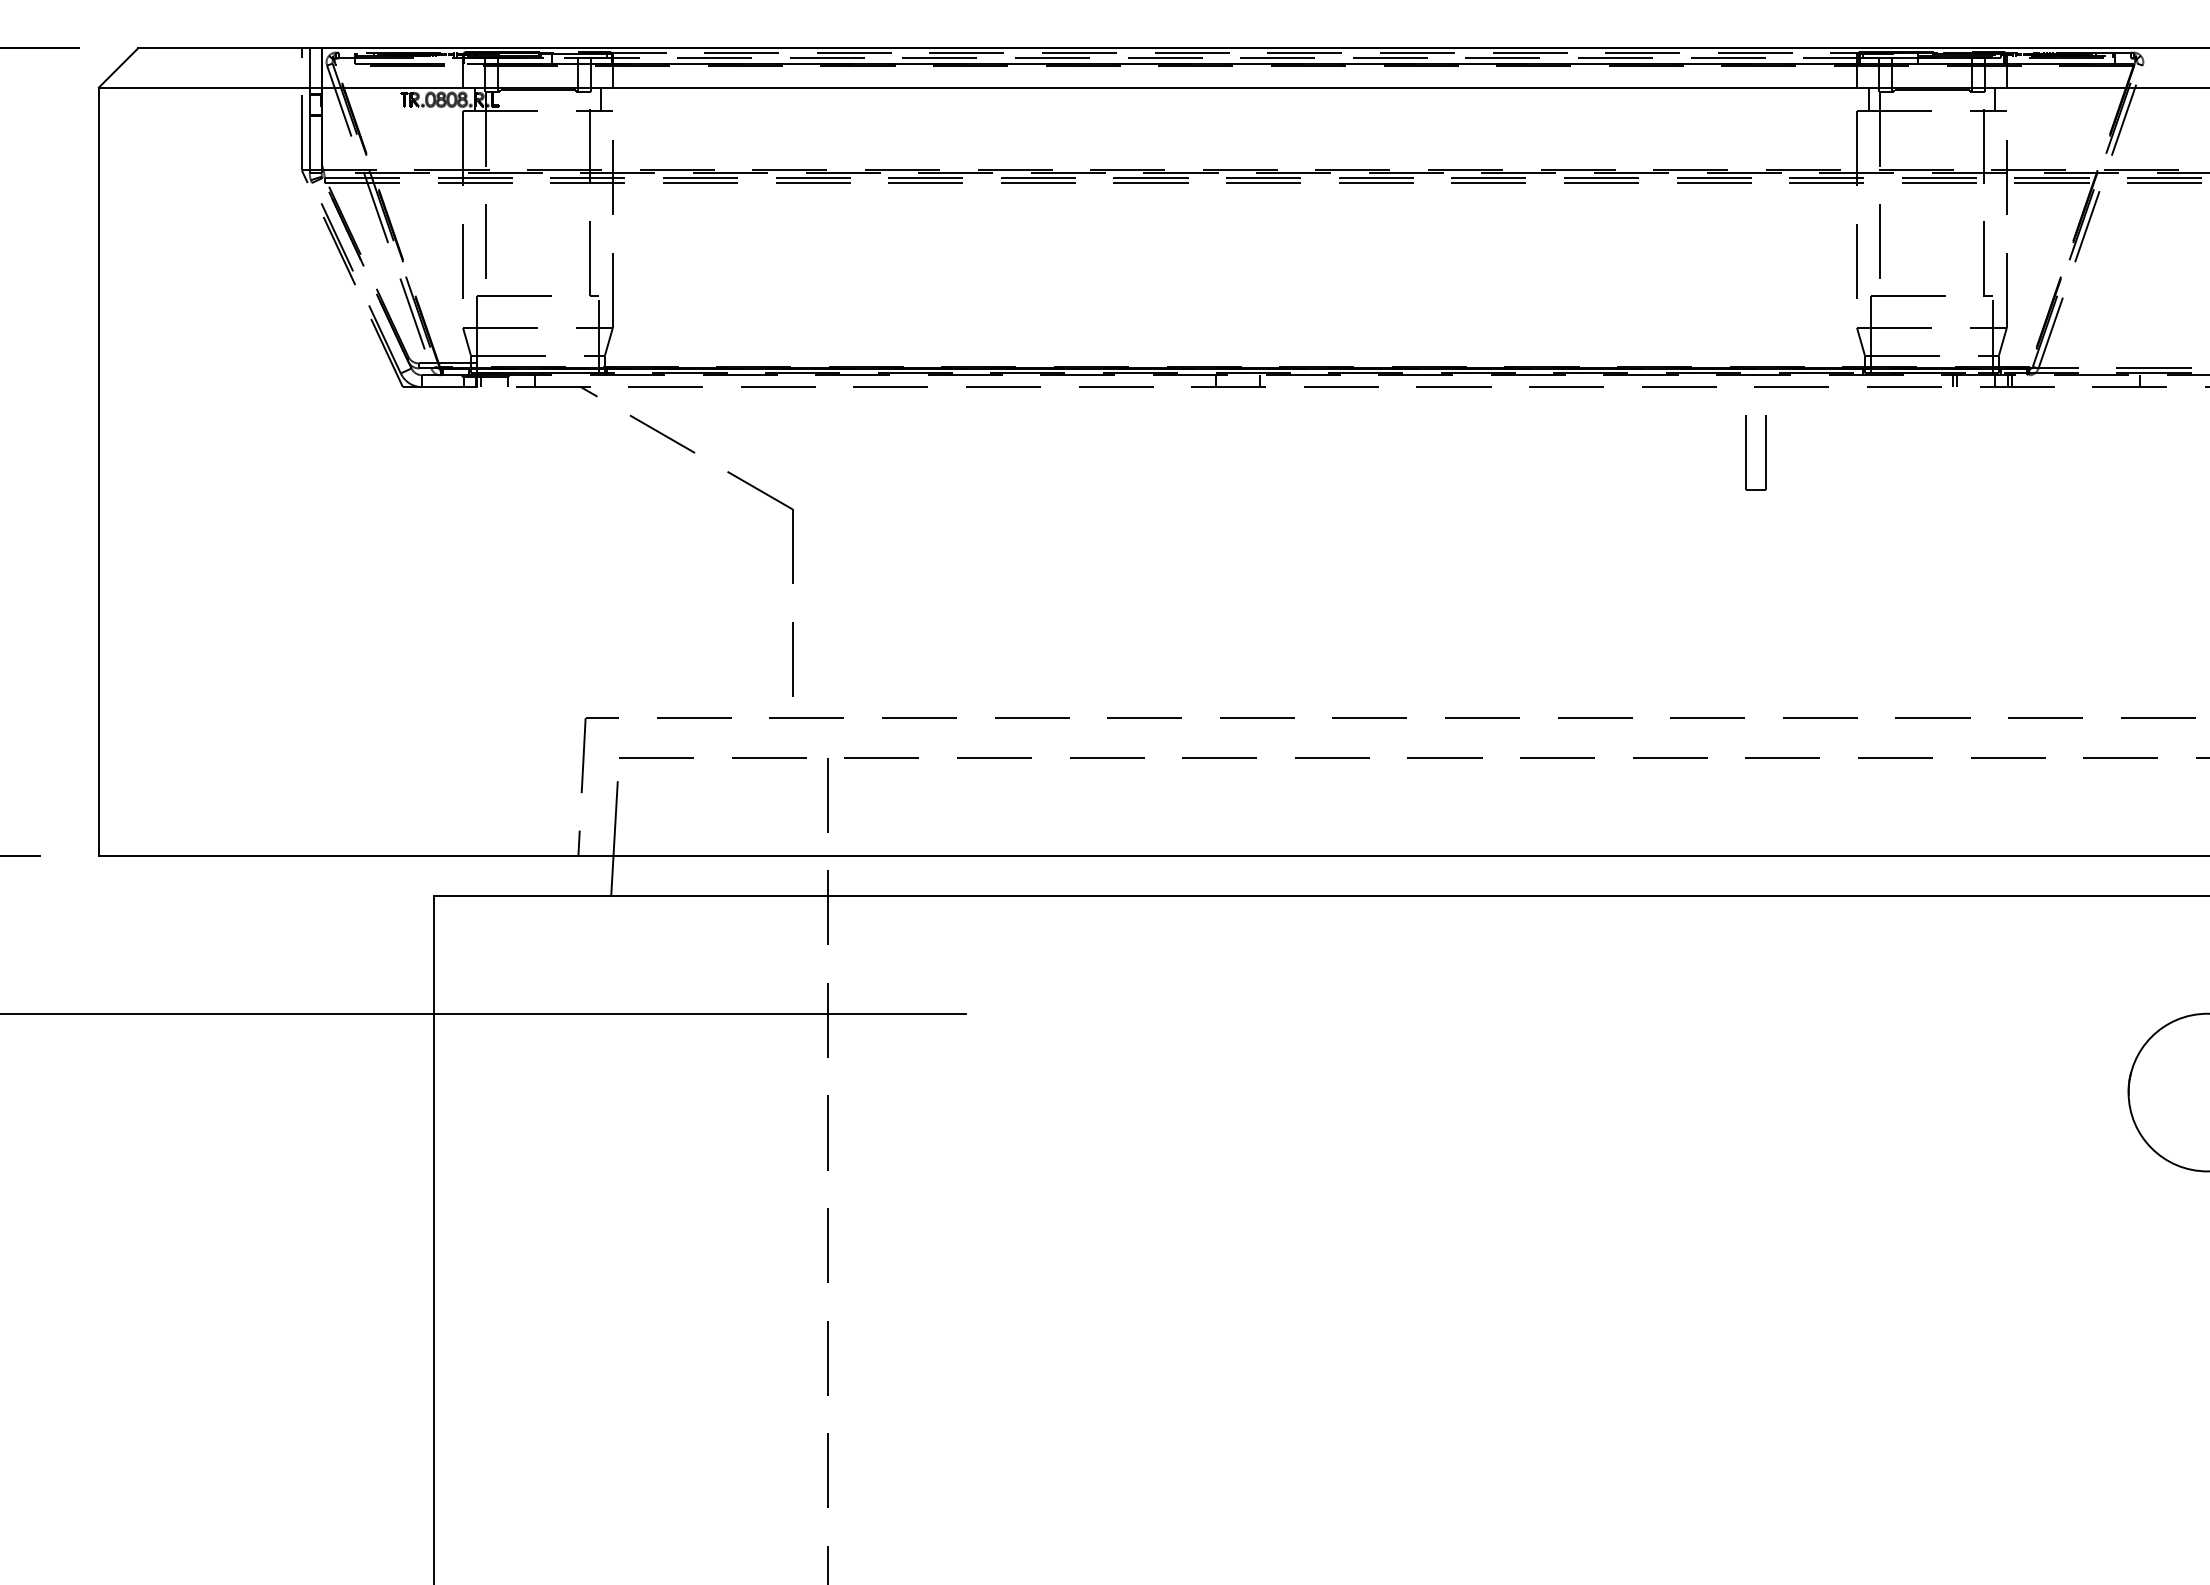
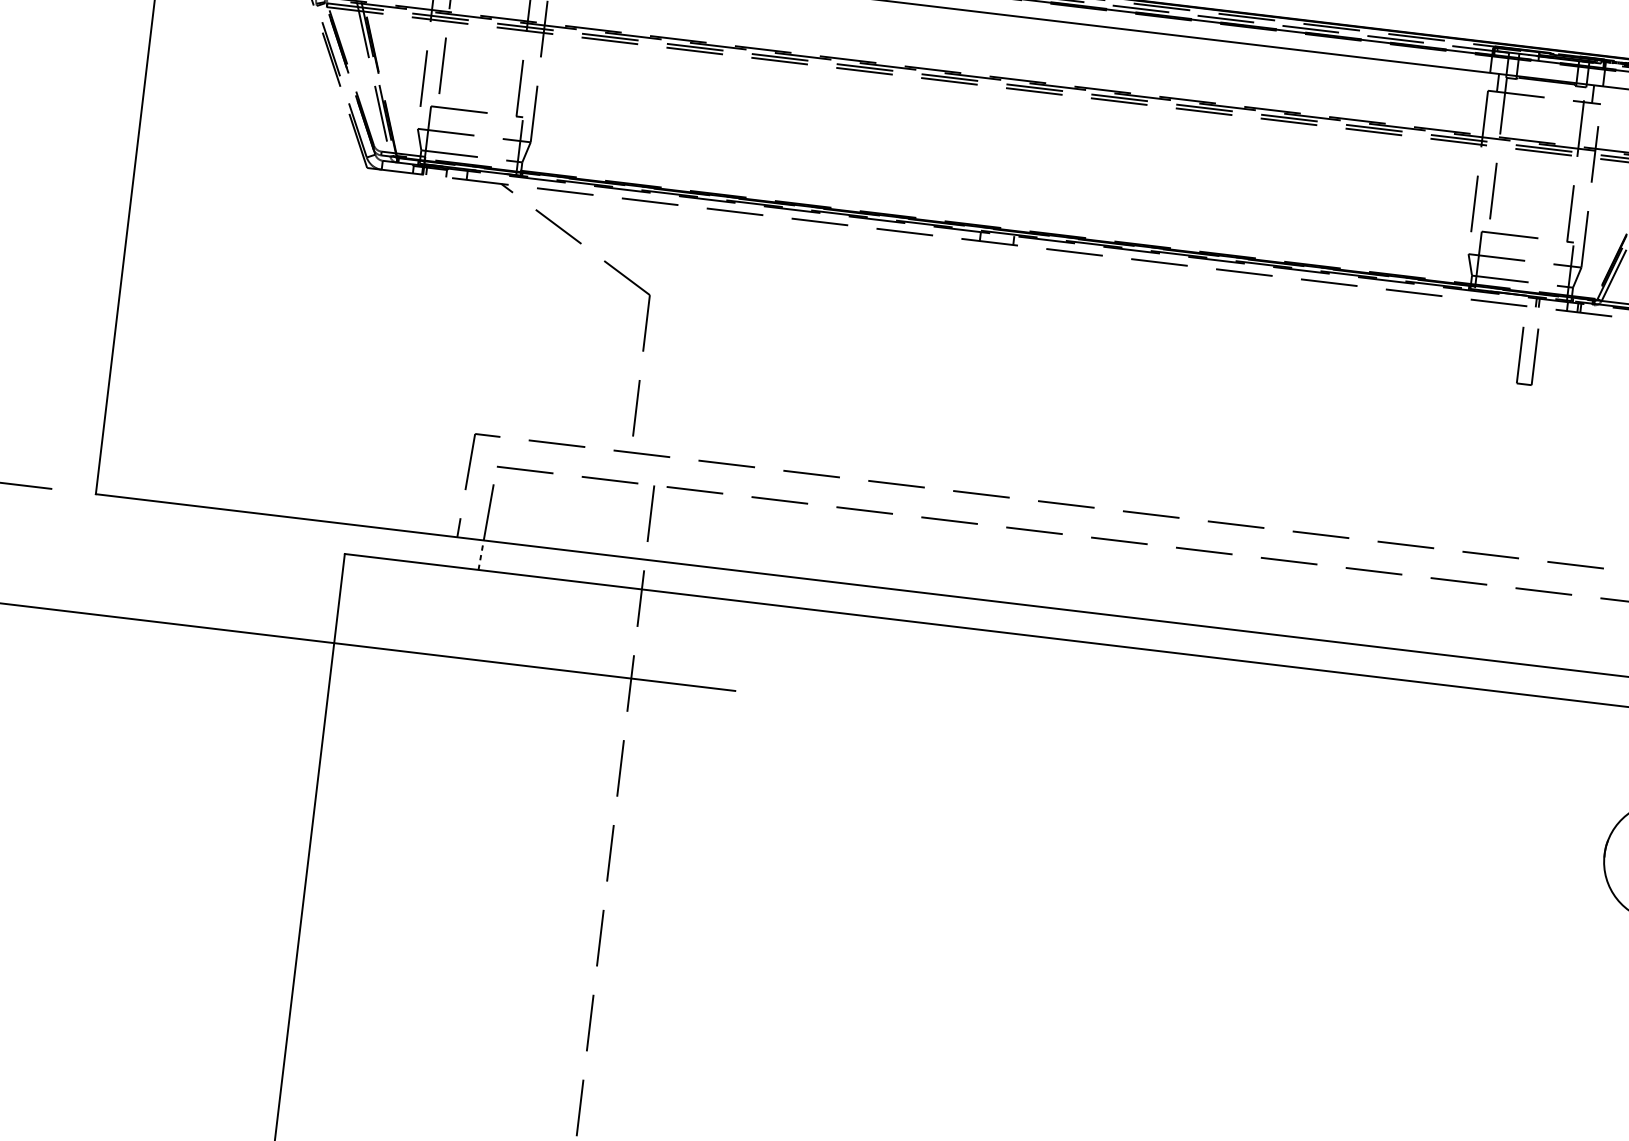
part: (1746, 452) -> (1520, 355), moved
line: (612, 875) -> (481, 554), solid -> dashed

